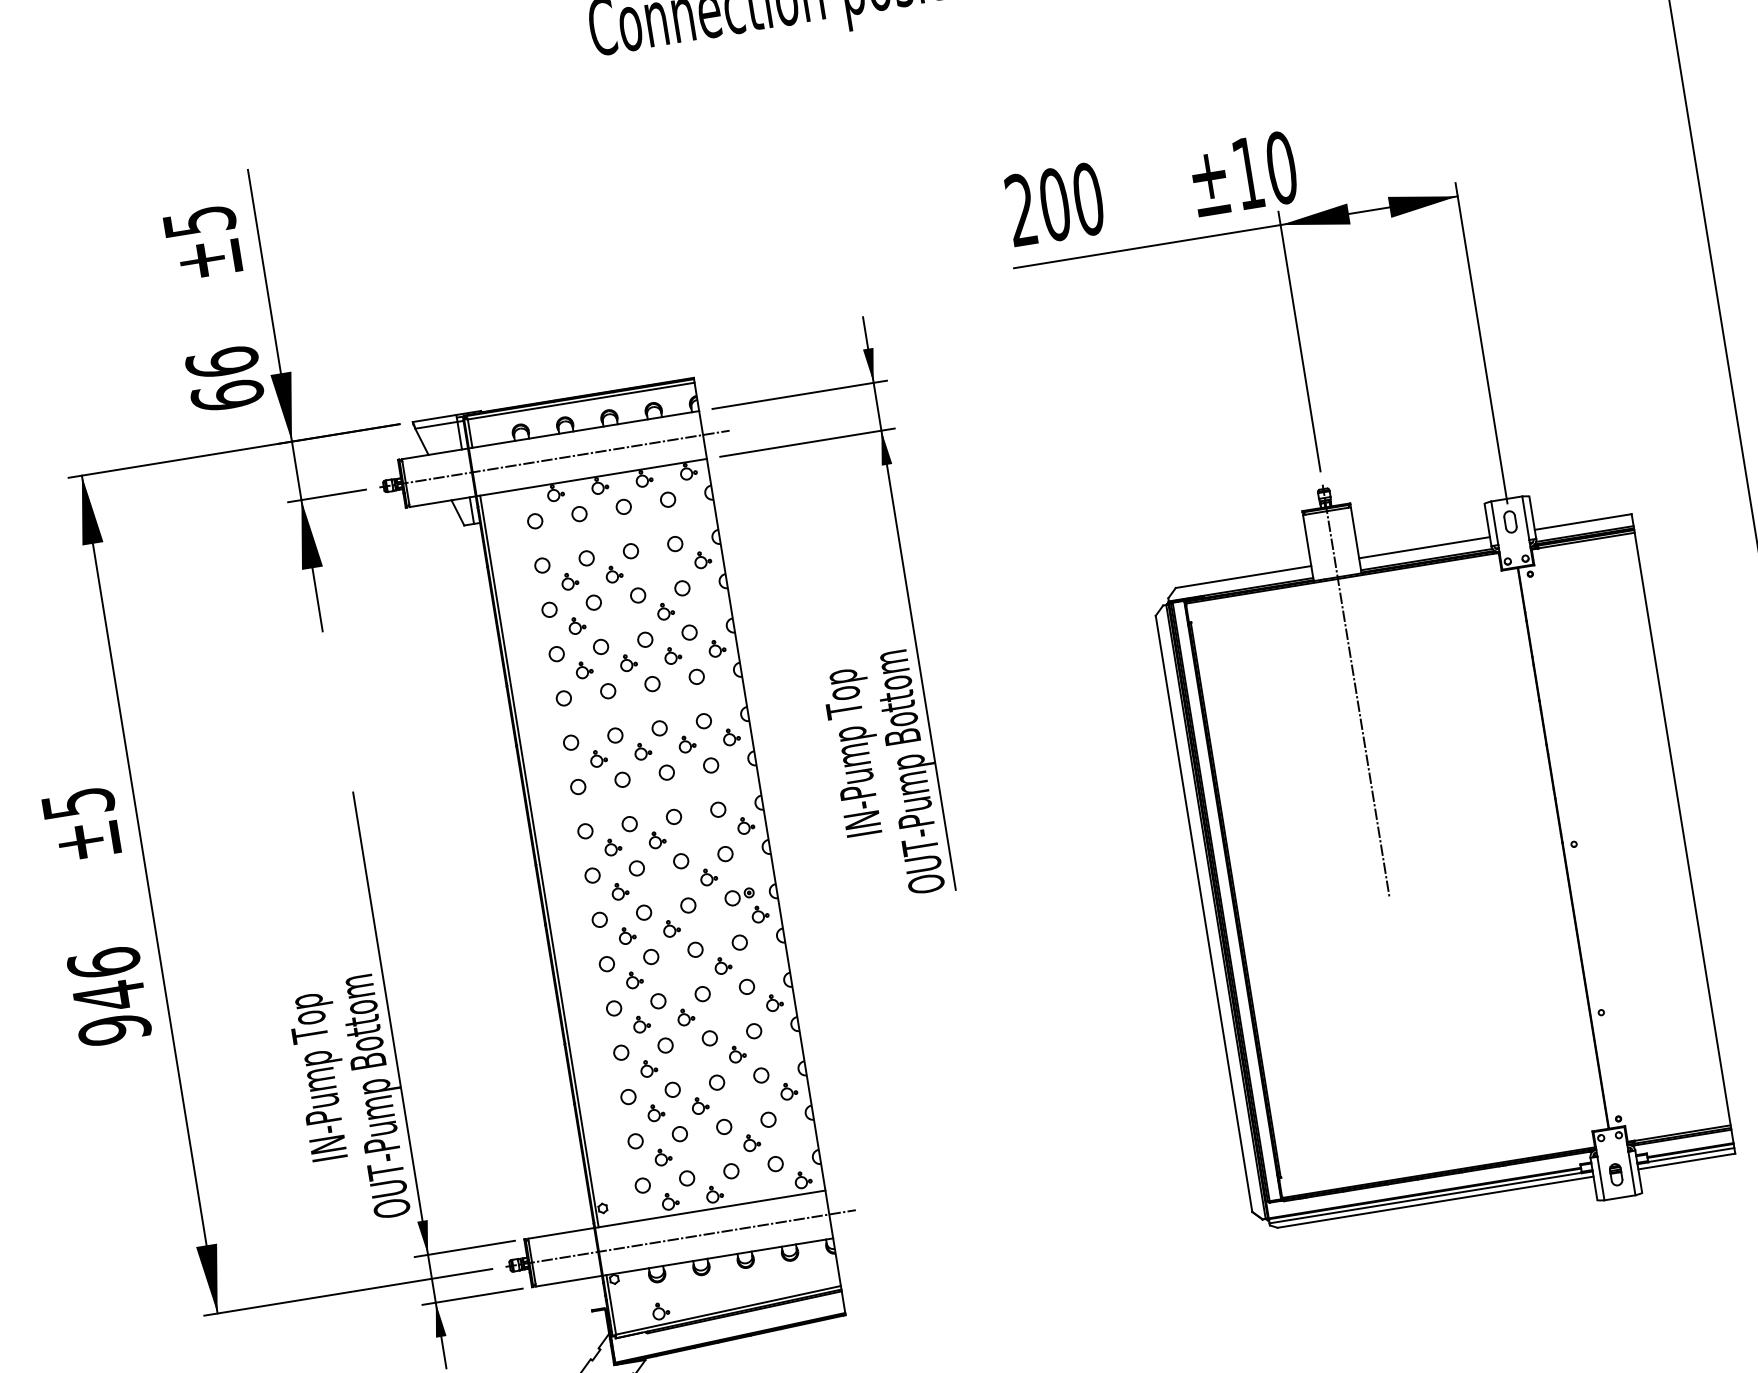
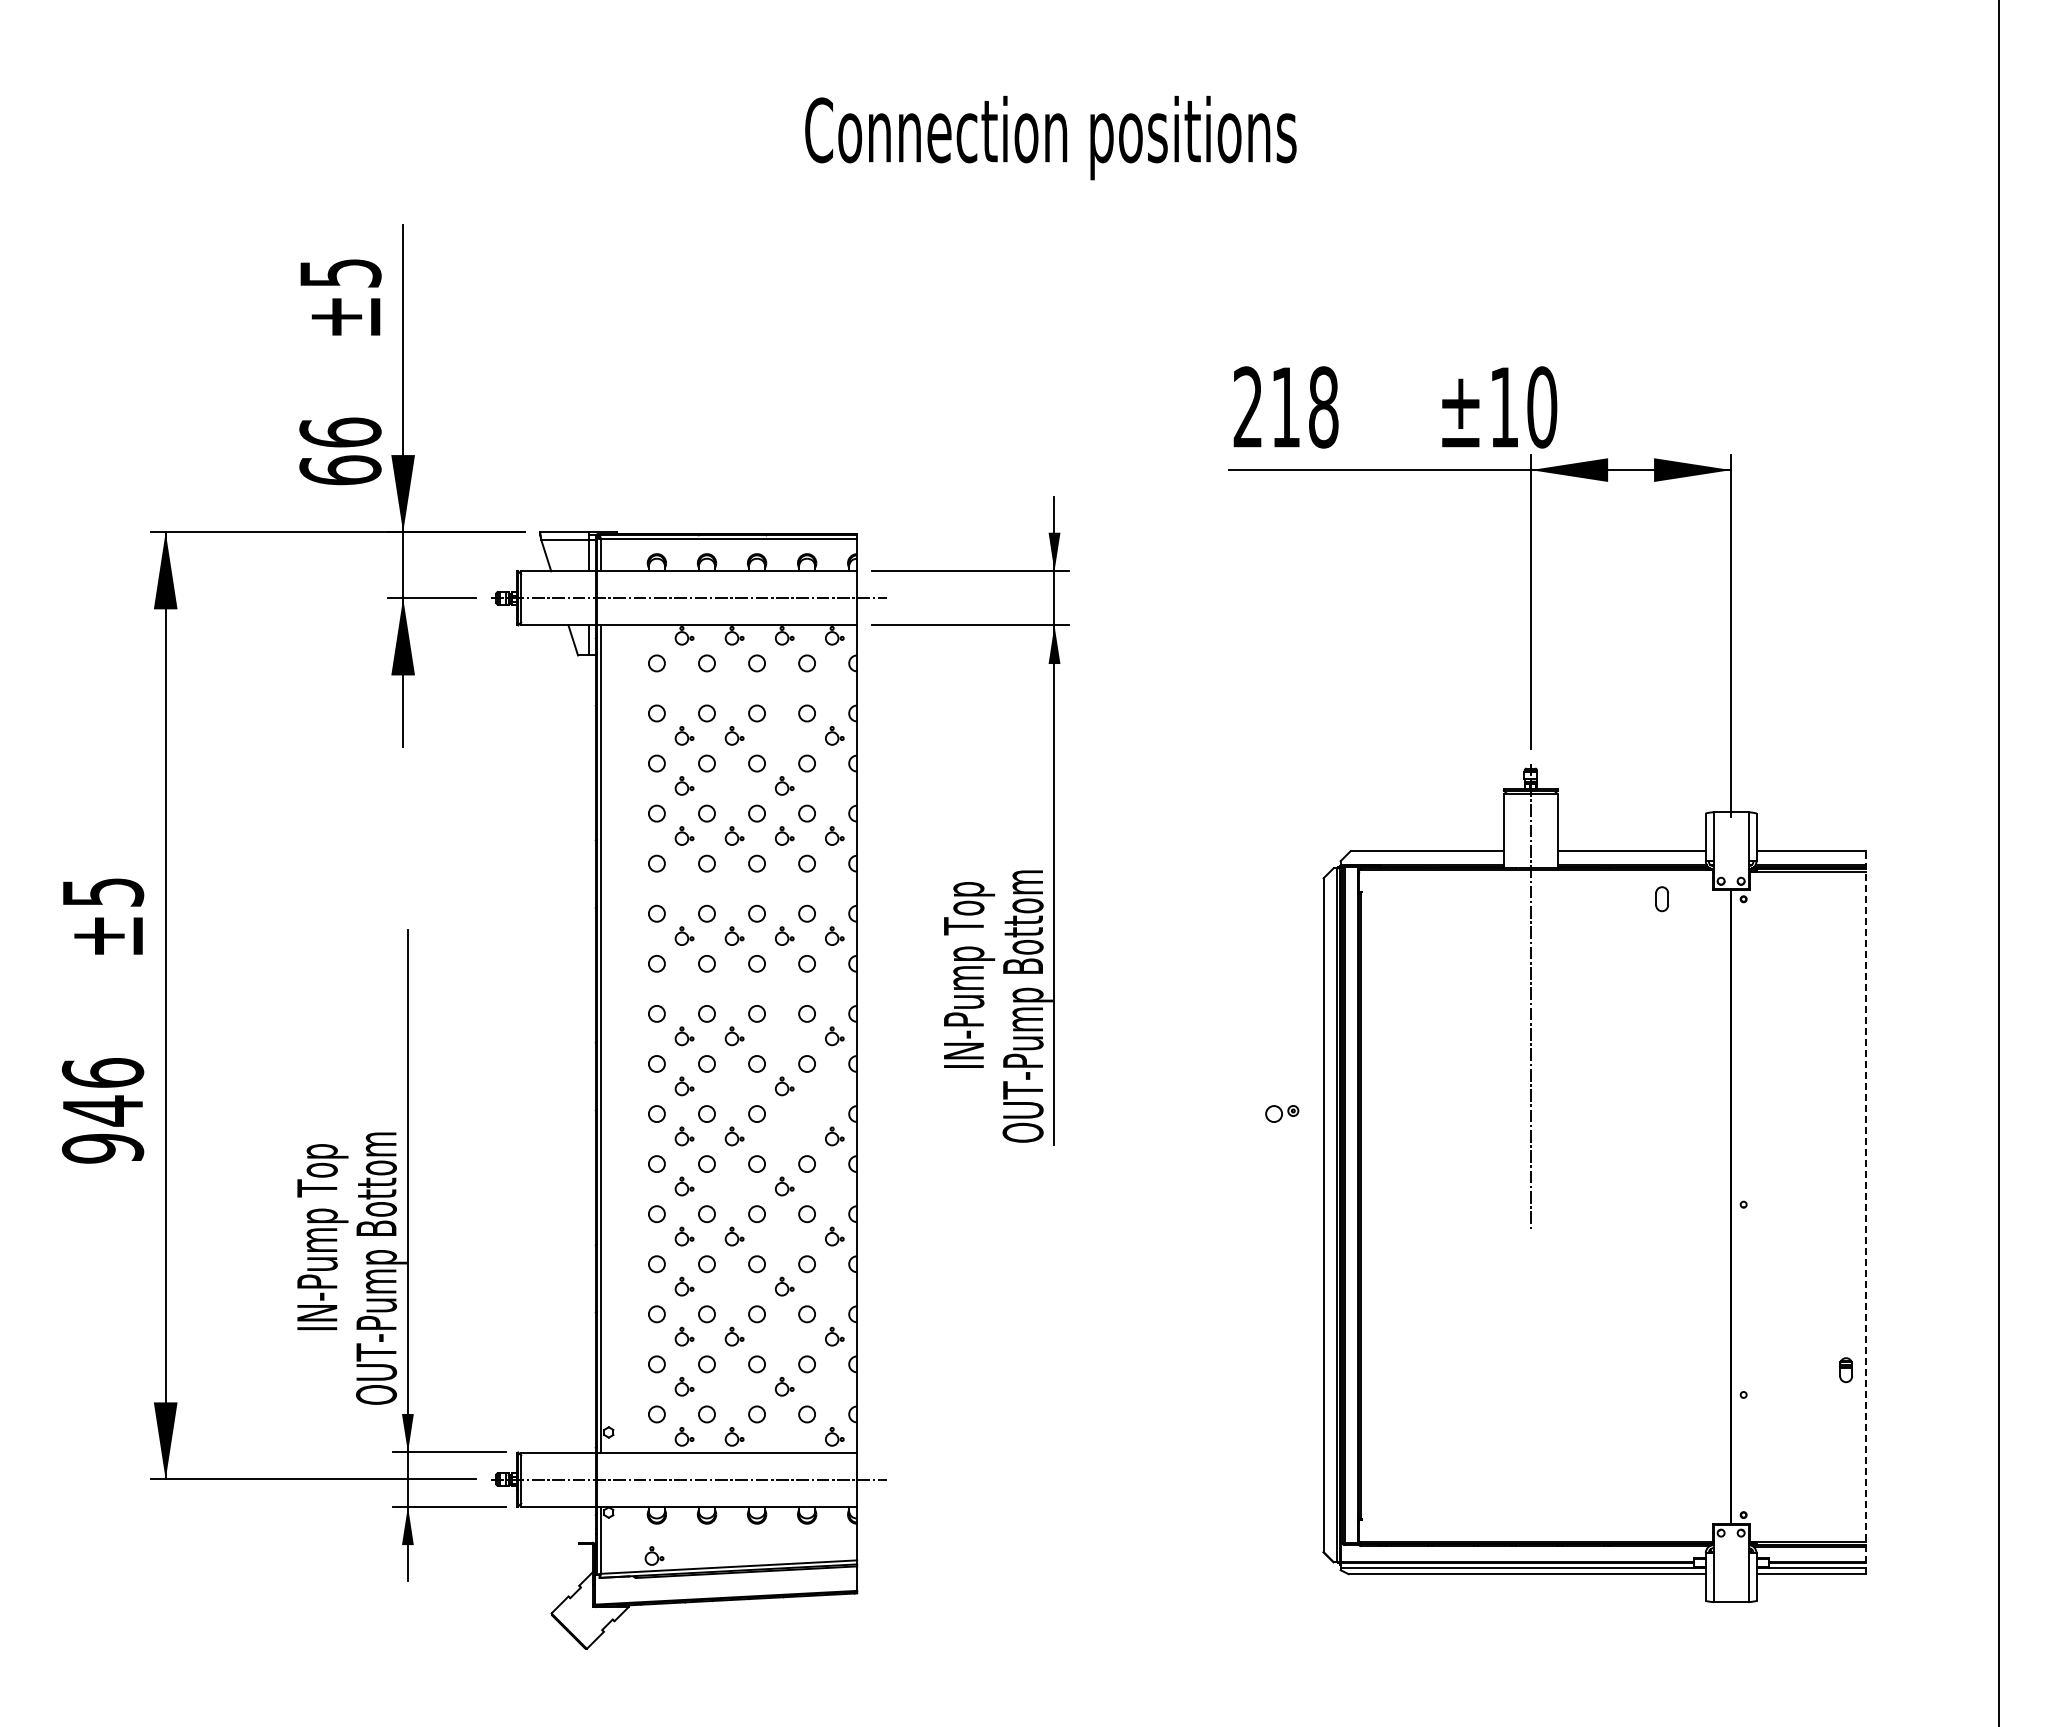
text: (1071, 202) -> (1304, 407), 200 -> 218
part: (1509, 522) -> (1661, 899), moved
line: (1683, 833) -> (1866, 1212), solid -> dashed
part: (739, 896) -> (1282, 1113), moved
part: (1615, 1175) -> (1845, 1370), moved

